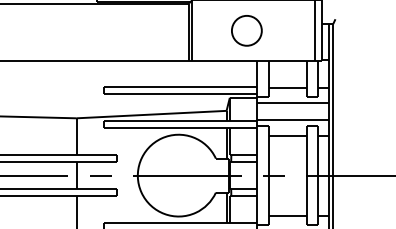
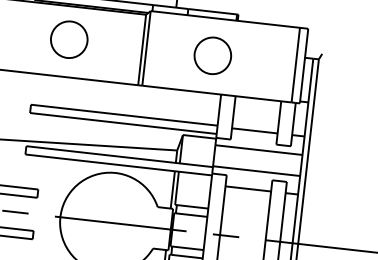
part: (128, 30) -> (68, 39), added

